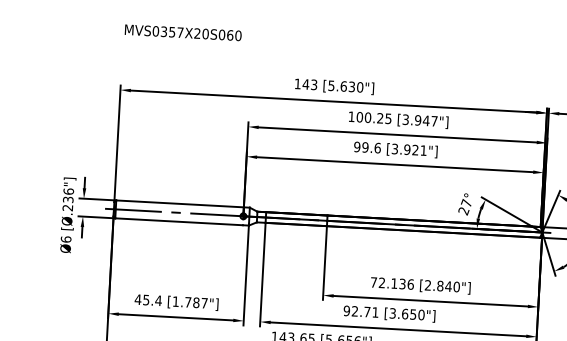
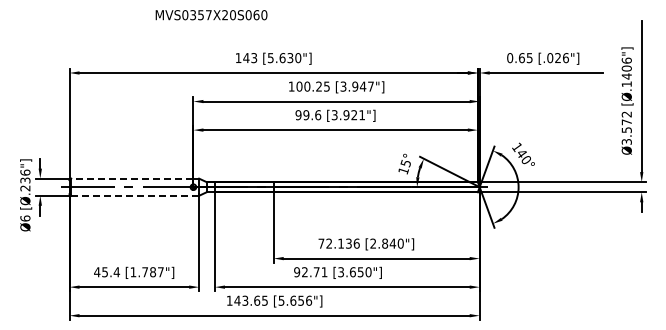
text: (183, 33) -> (211, 15), moved
line: (179, 203) -> (131, 178), solid -> dashed
text: (465, 206) -> (404, 166), 27° -> 15°
line: (179, 221) -> (132, 195), solid -> dashed

